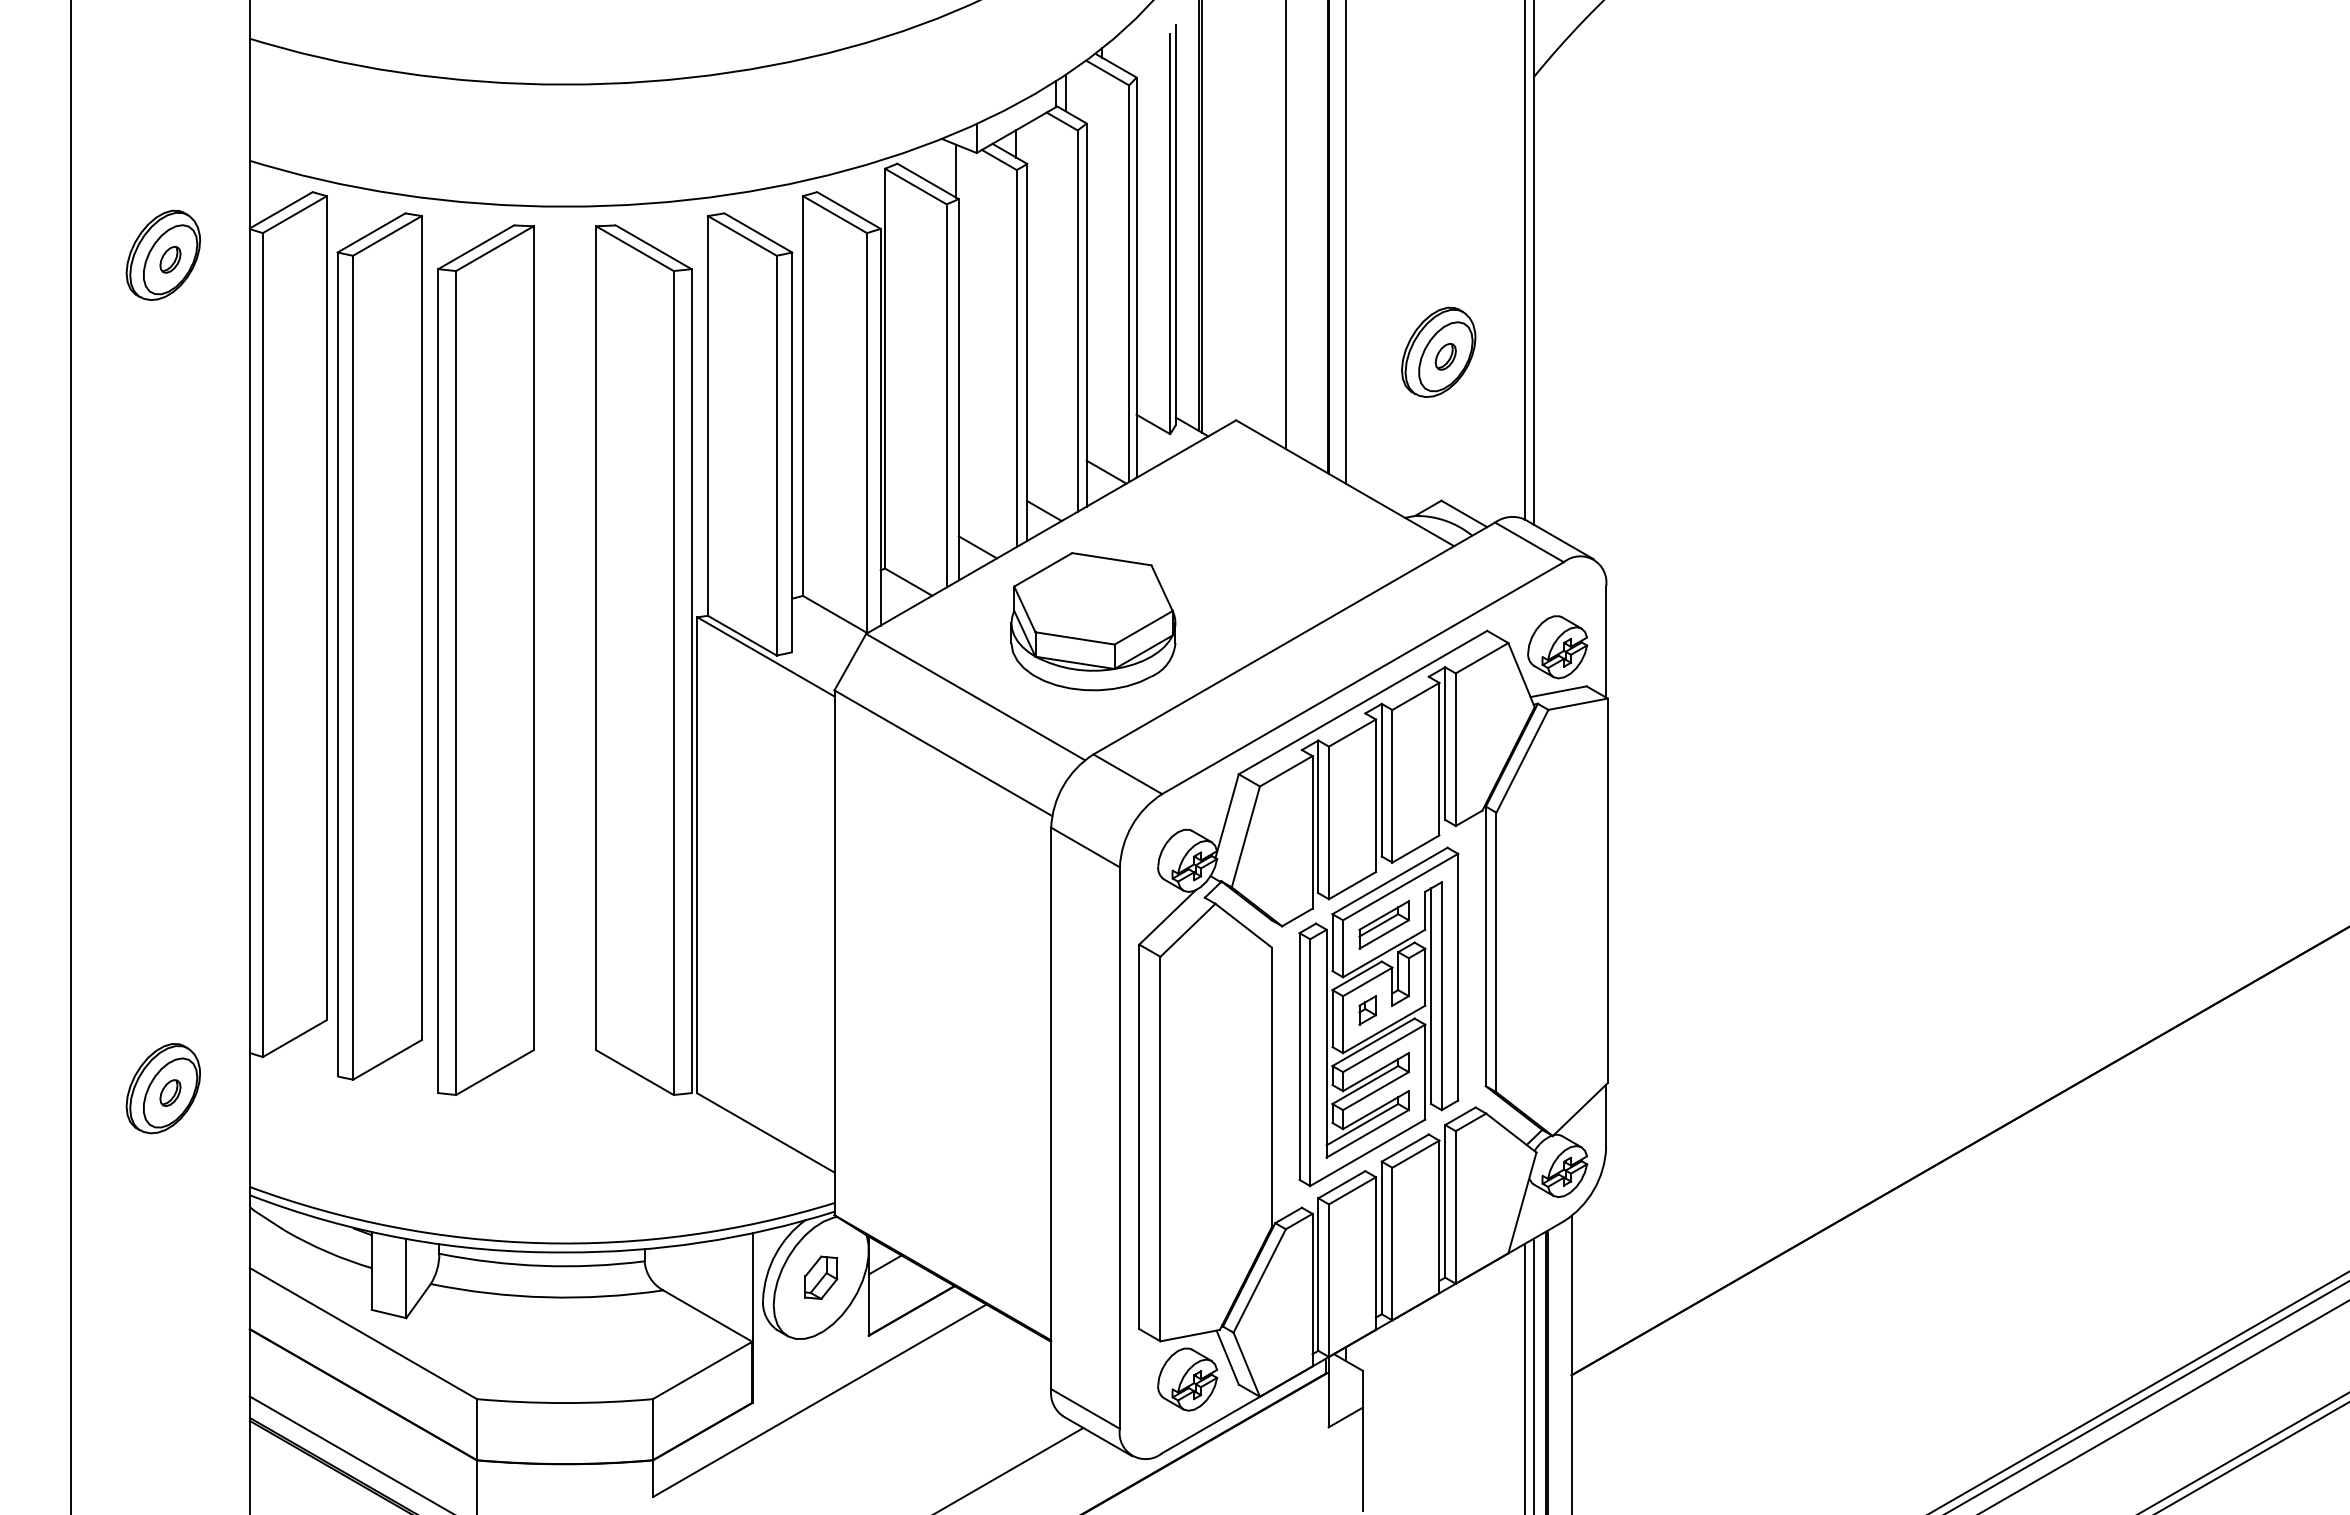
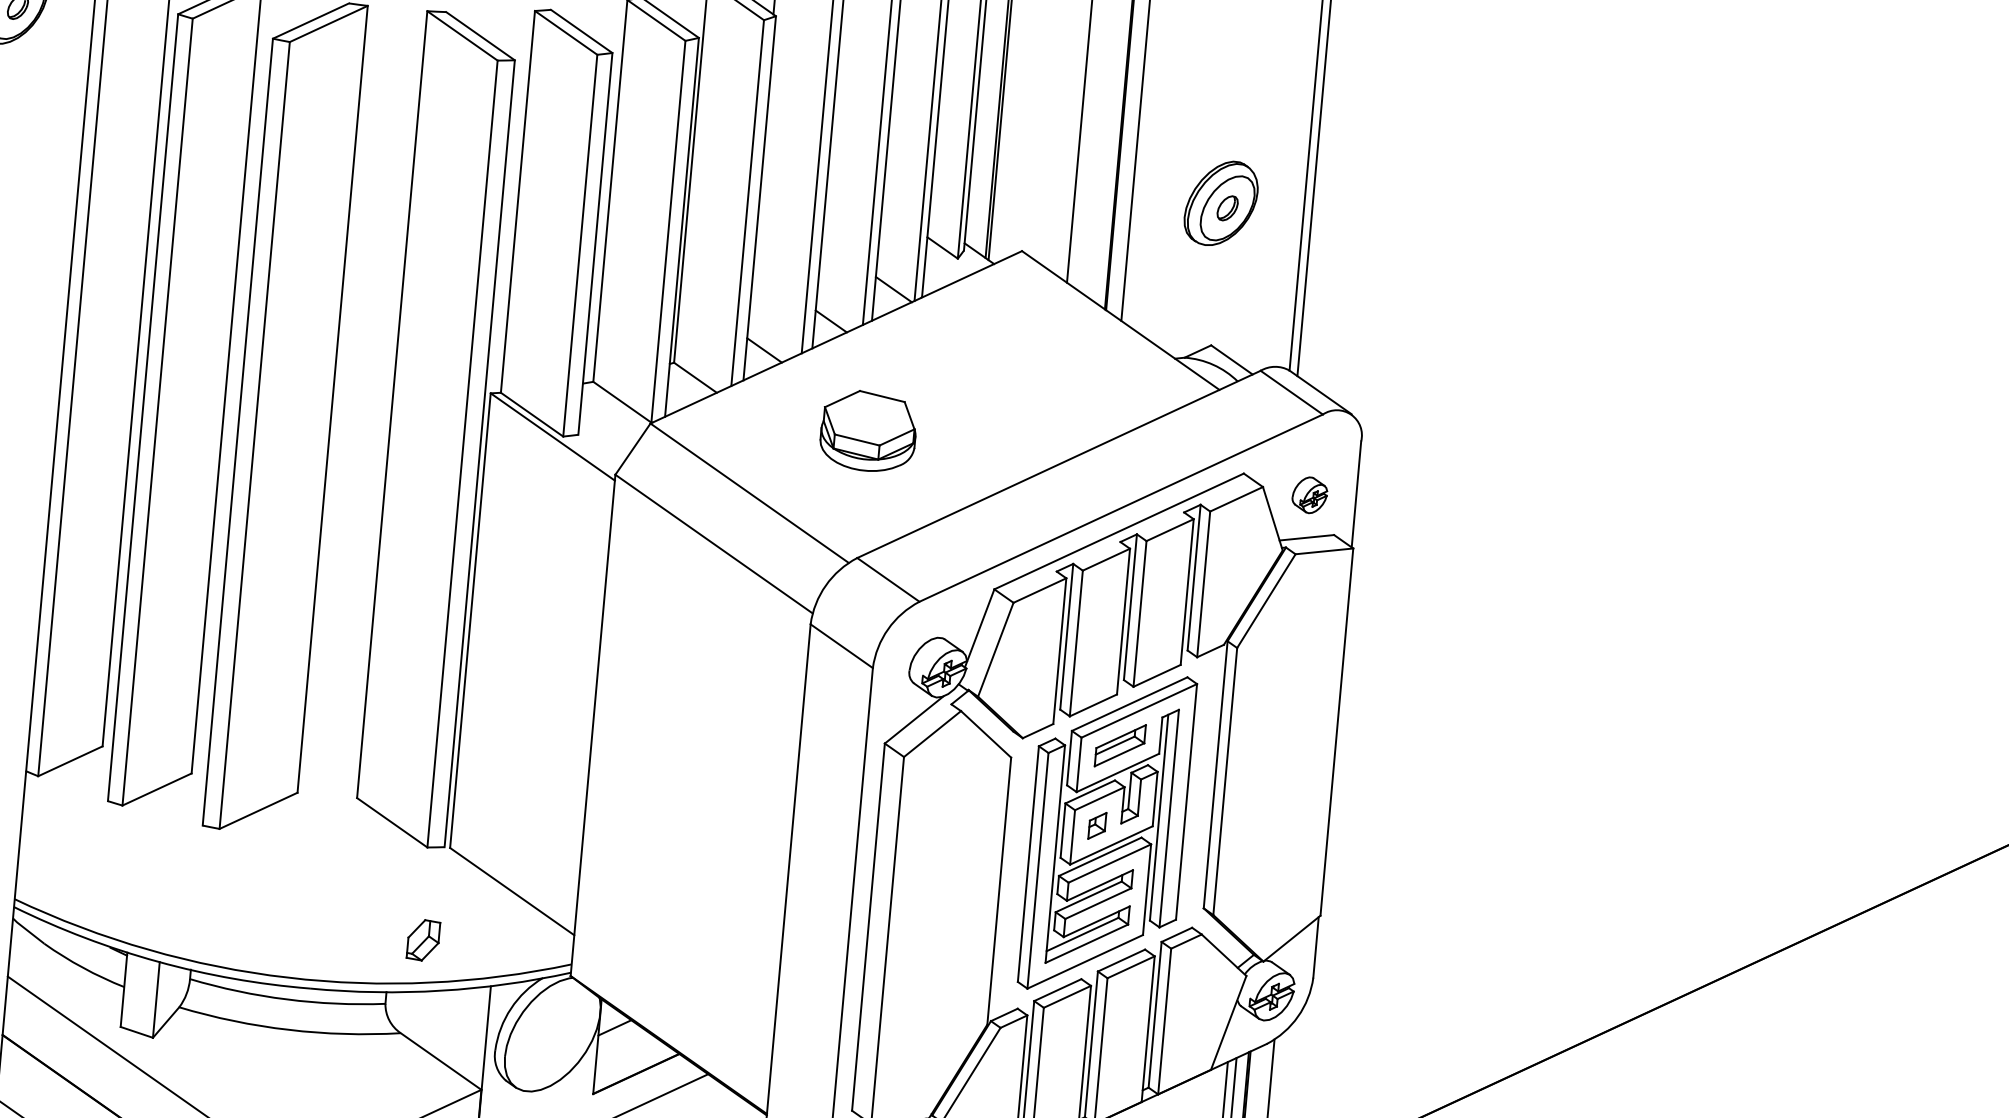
part: (1093, 621) -> (868, 431), size x0.6
part: (1557, 647) -> (1309, 495), size x0.6
part: (821, 1277) -> (423, 940), moved

